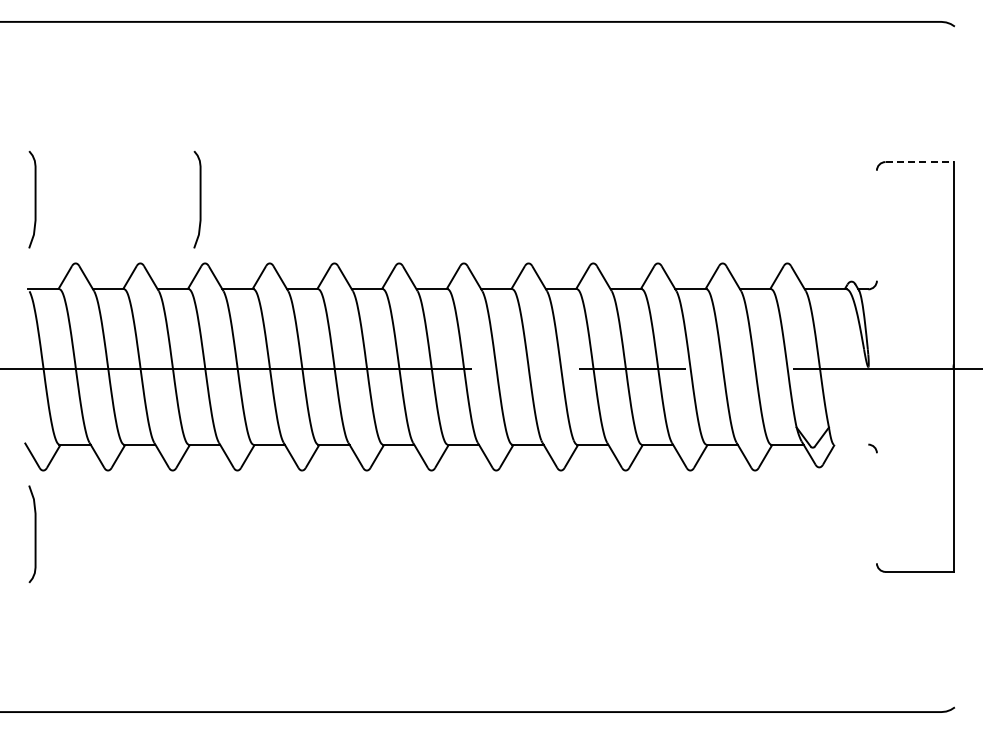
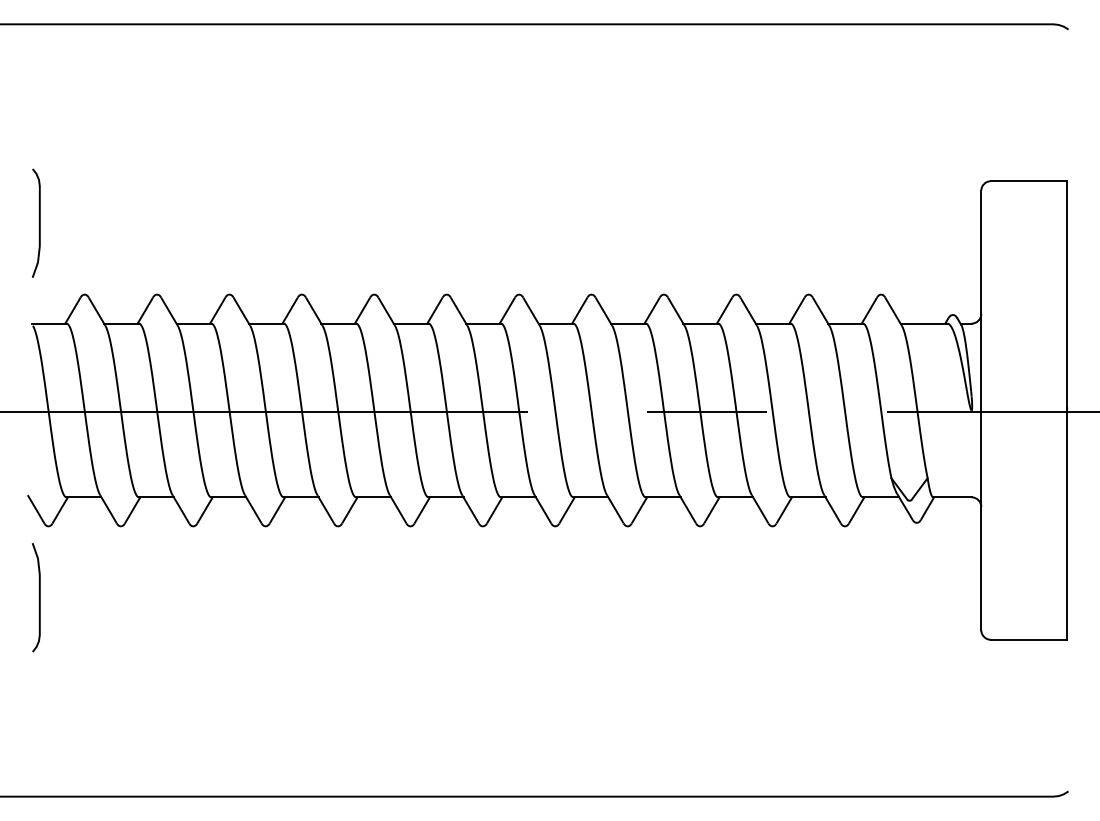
line: (919, 162) -> (1028, 181), dashed -> solid
curve: (199, 199) -> (223, 223), removed
line: (876, 366) -> (980, 409), added
line: (851, 444) -> (952, 497), added

